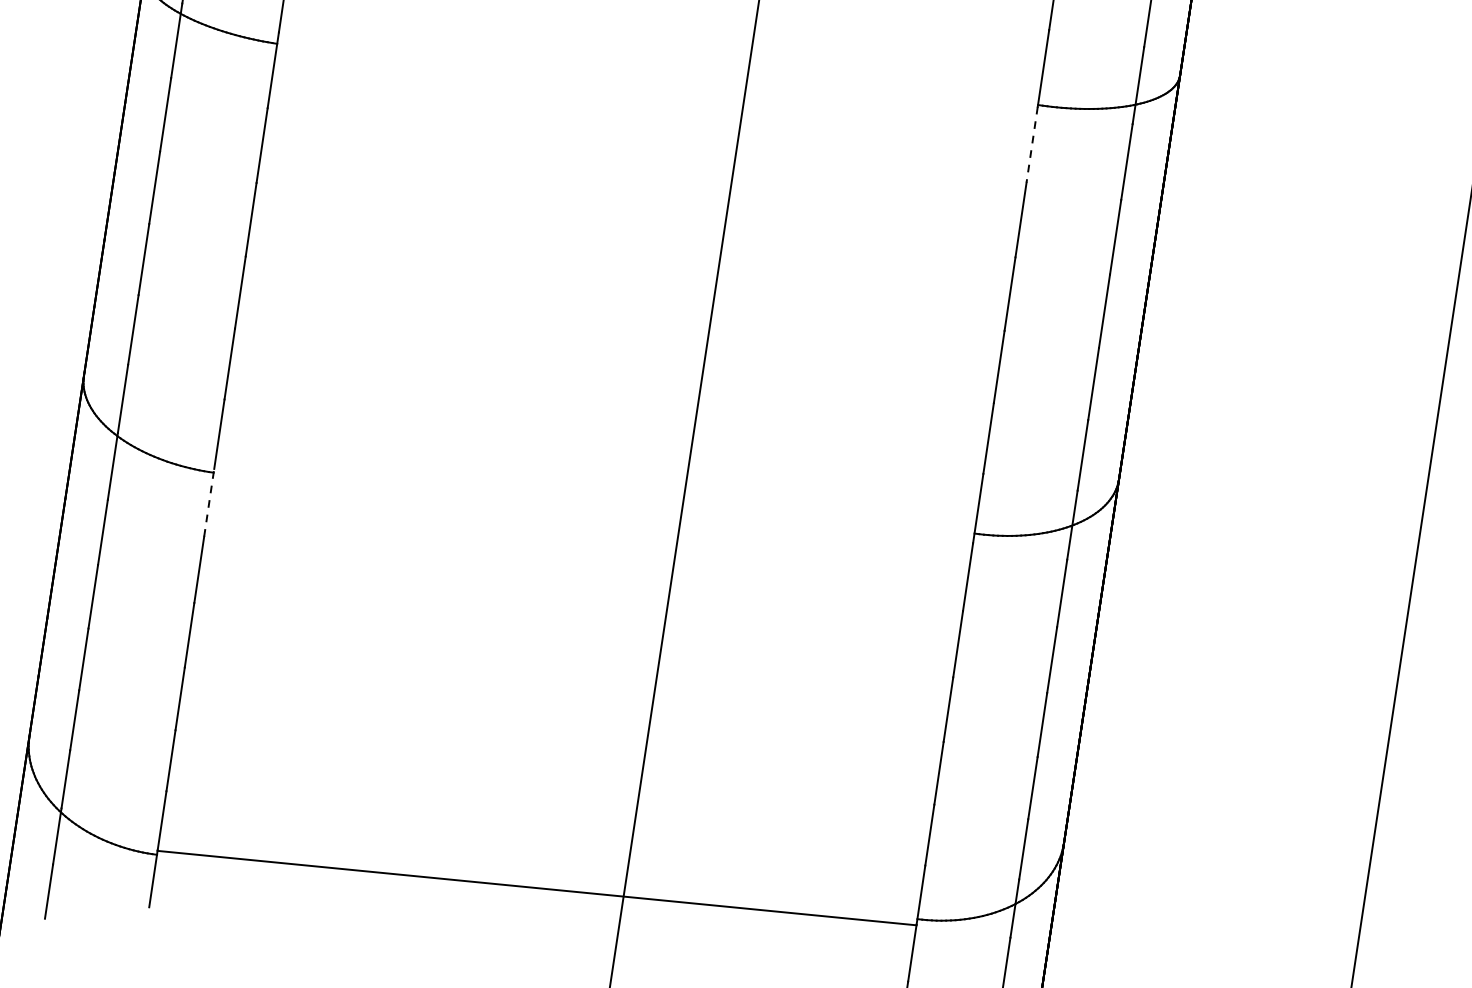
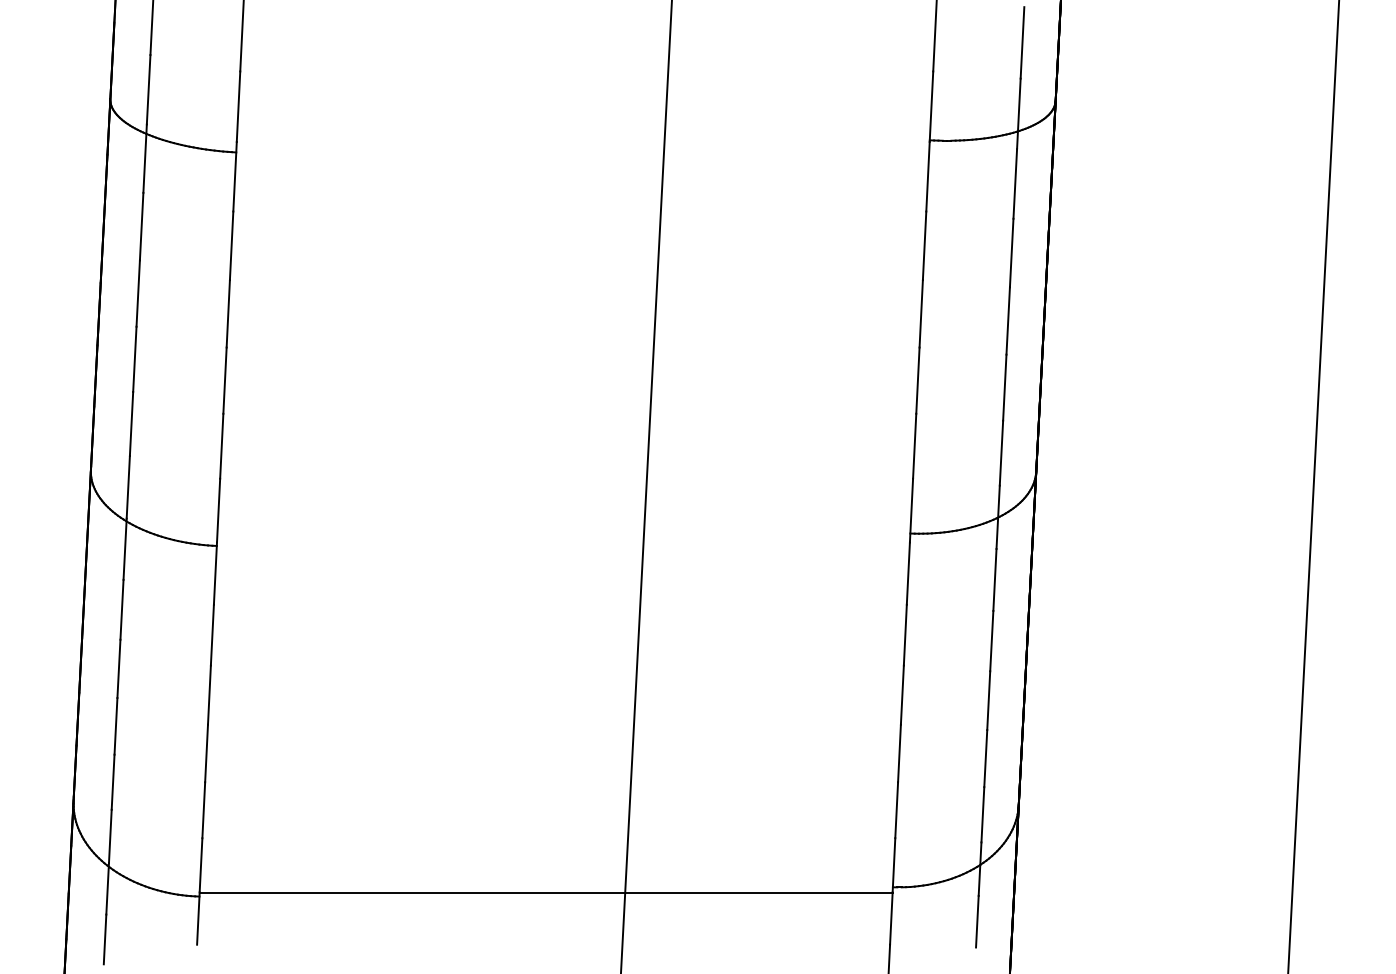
line: (1032, 144) -> (928, 176), dashed -> solid
line: (209, 502) -> (215, 573), dashed -> solid

